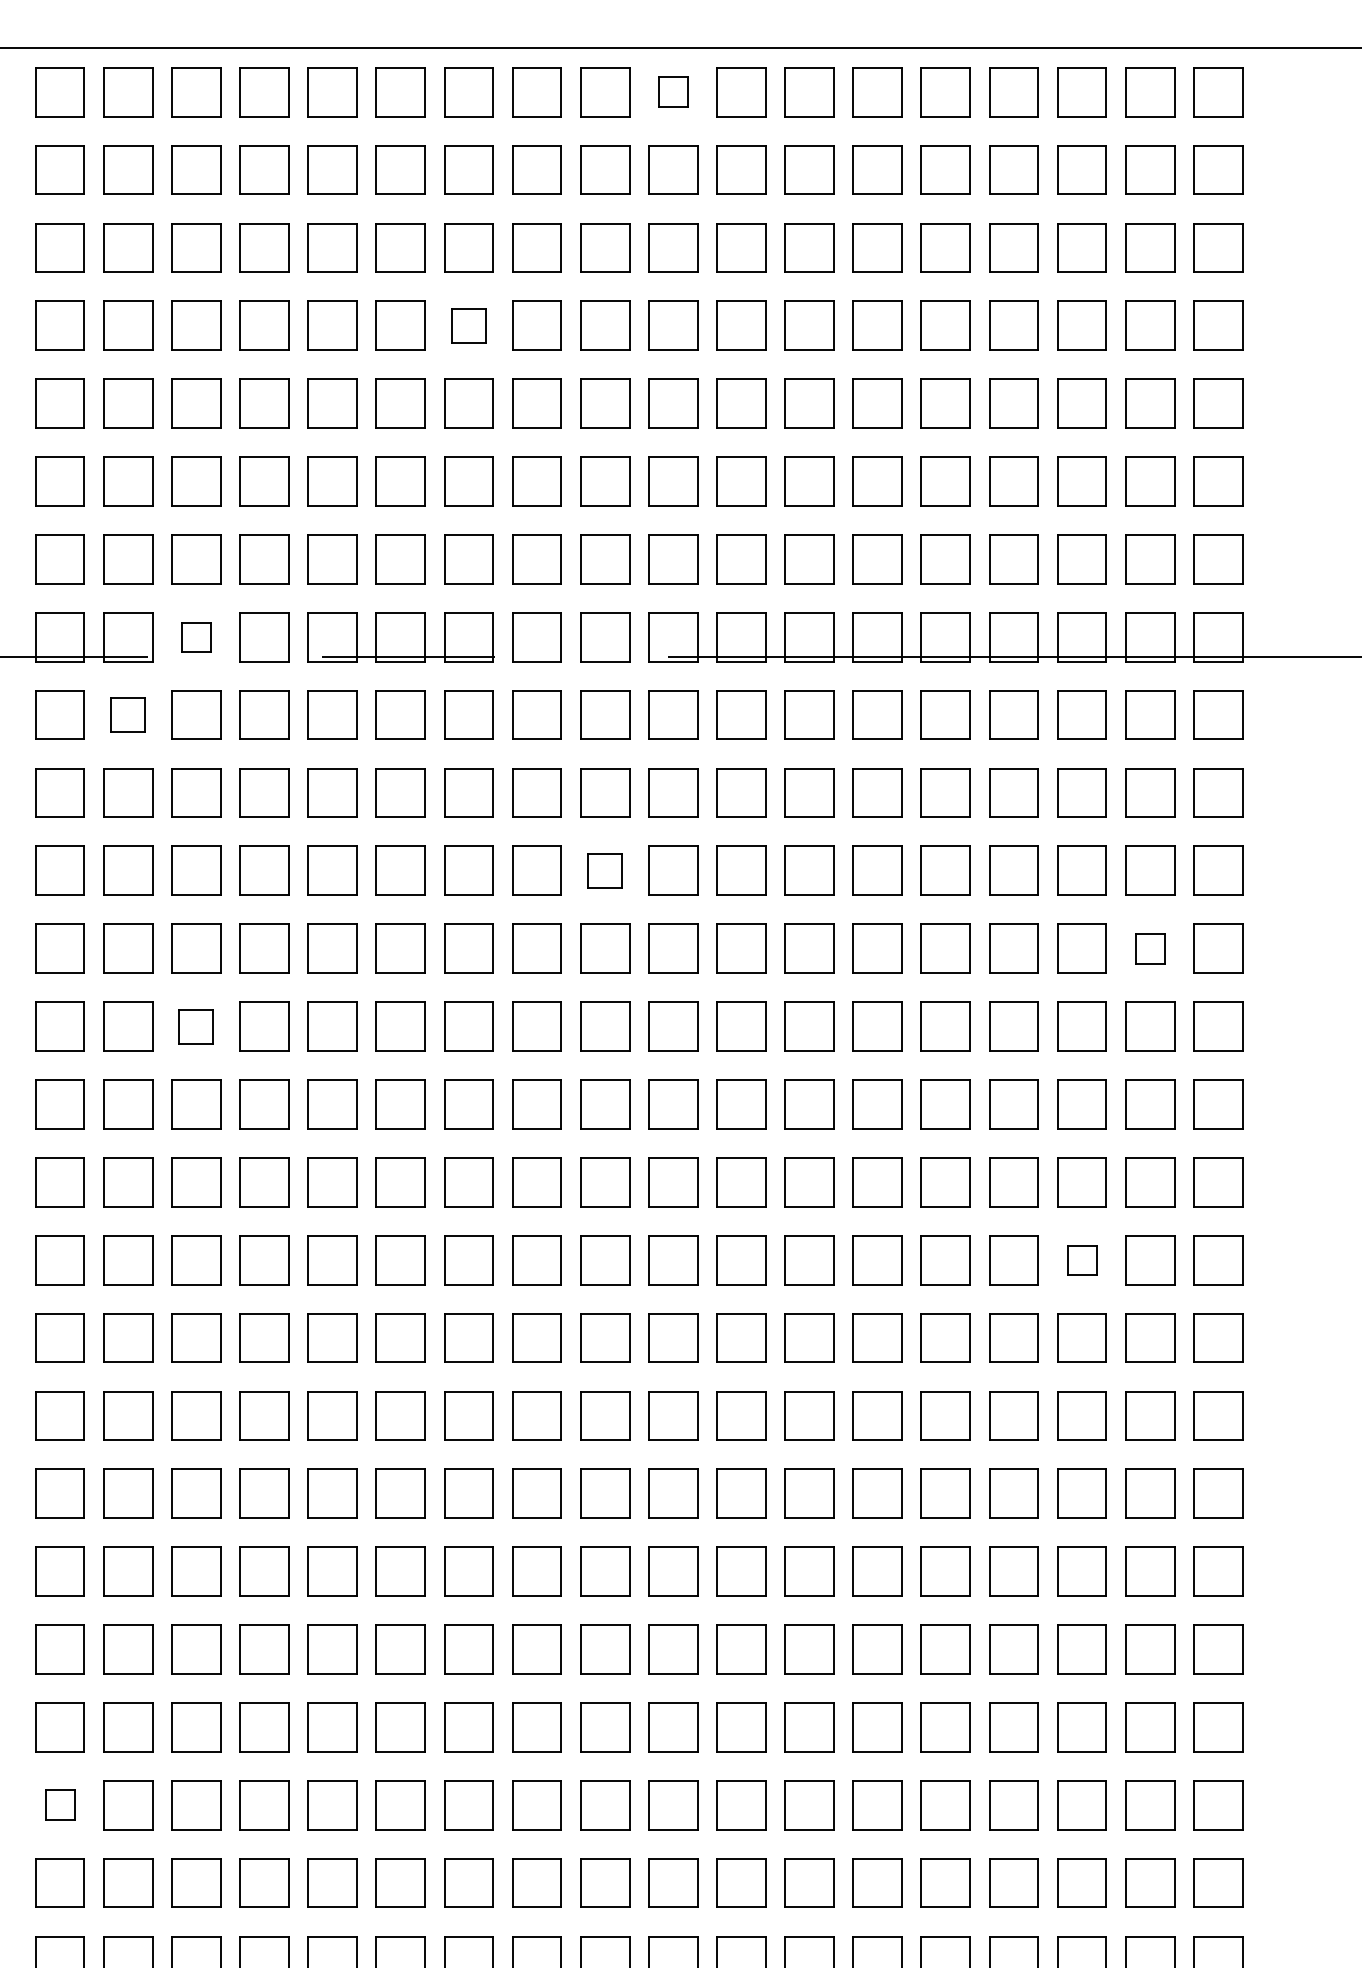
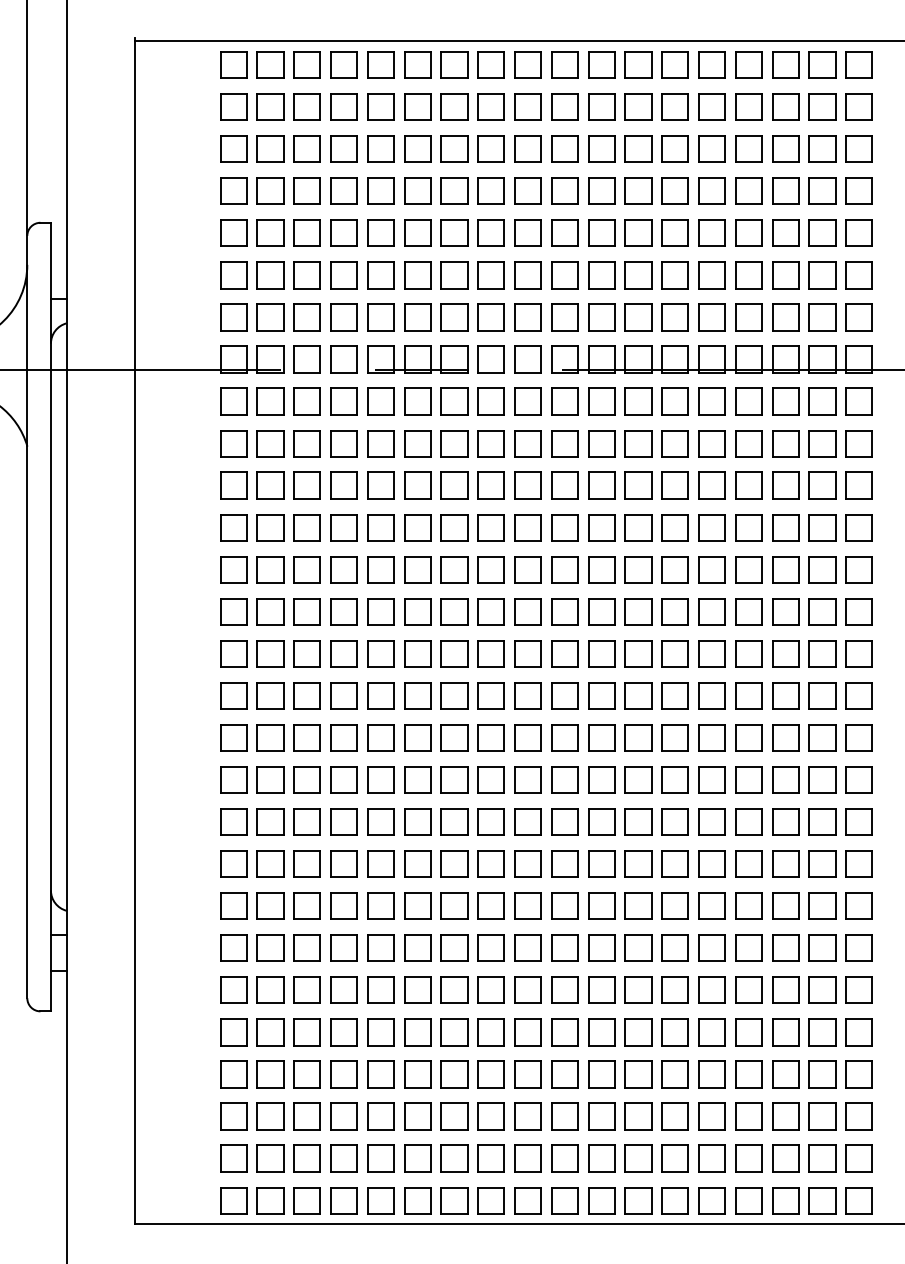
part: (672, 91) -> (564, 64), size x1.67
part: (468, 324) -> (454, 190), size x1.43
part: (194, 637) -> (306, 359), size x1.67
part: (128, 715) -> (270, 401), size x1.43
part: (604, 870) -> (527, 485), size x1.43
part: (1150, 948) -> (822, 527), size x1.67
part: (194, 1026) -> (306, 569), size x1.43
part: (1081, 1259) -> (785, 695), size x1.67
part: (59, 1803) -> (233, 989), size x1.67

